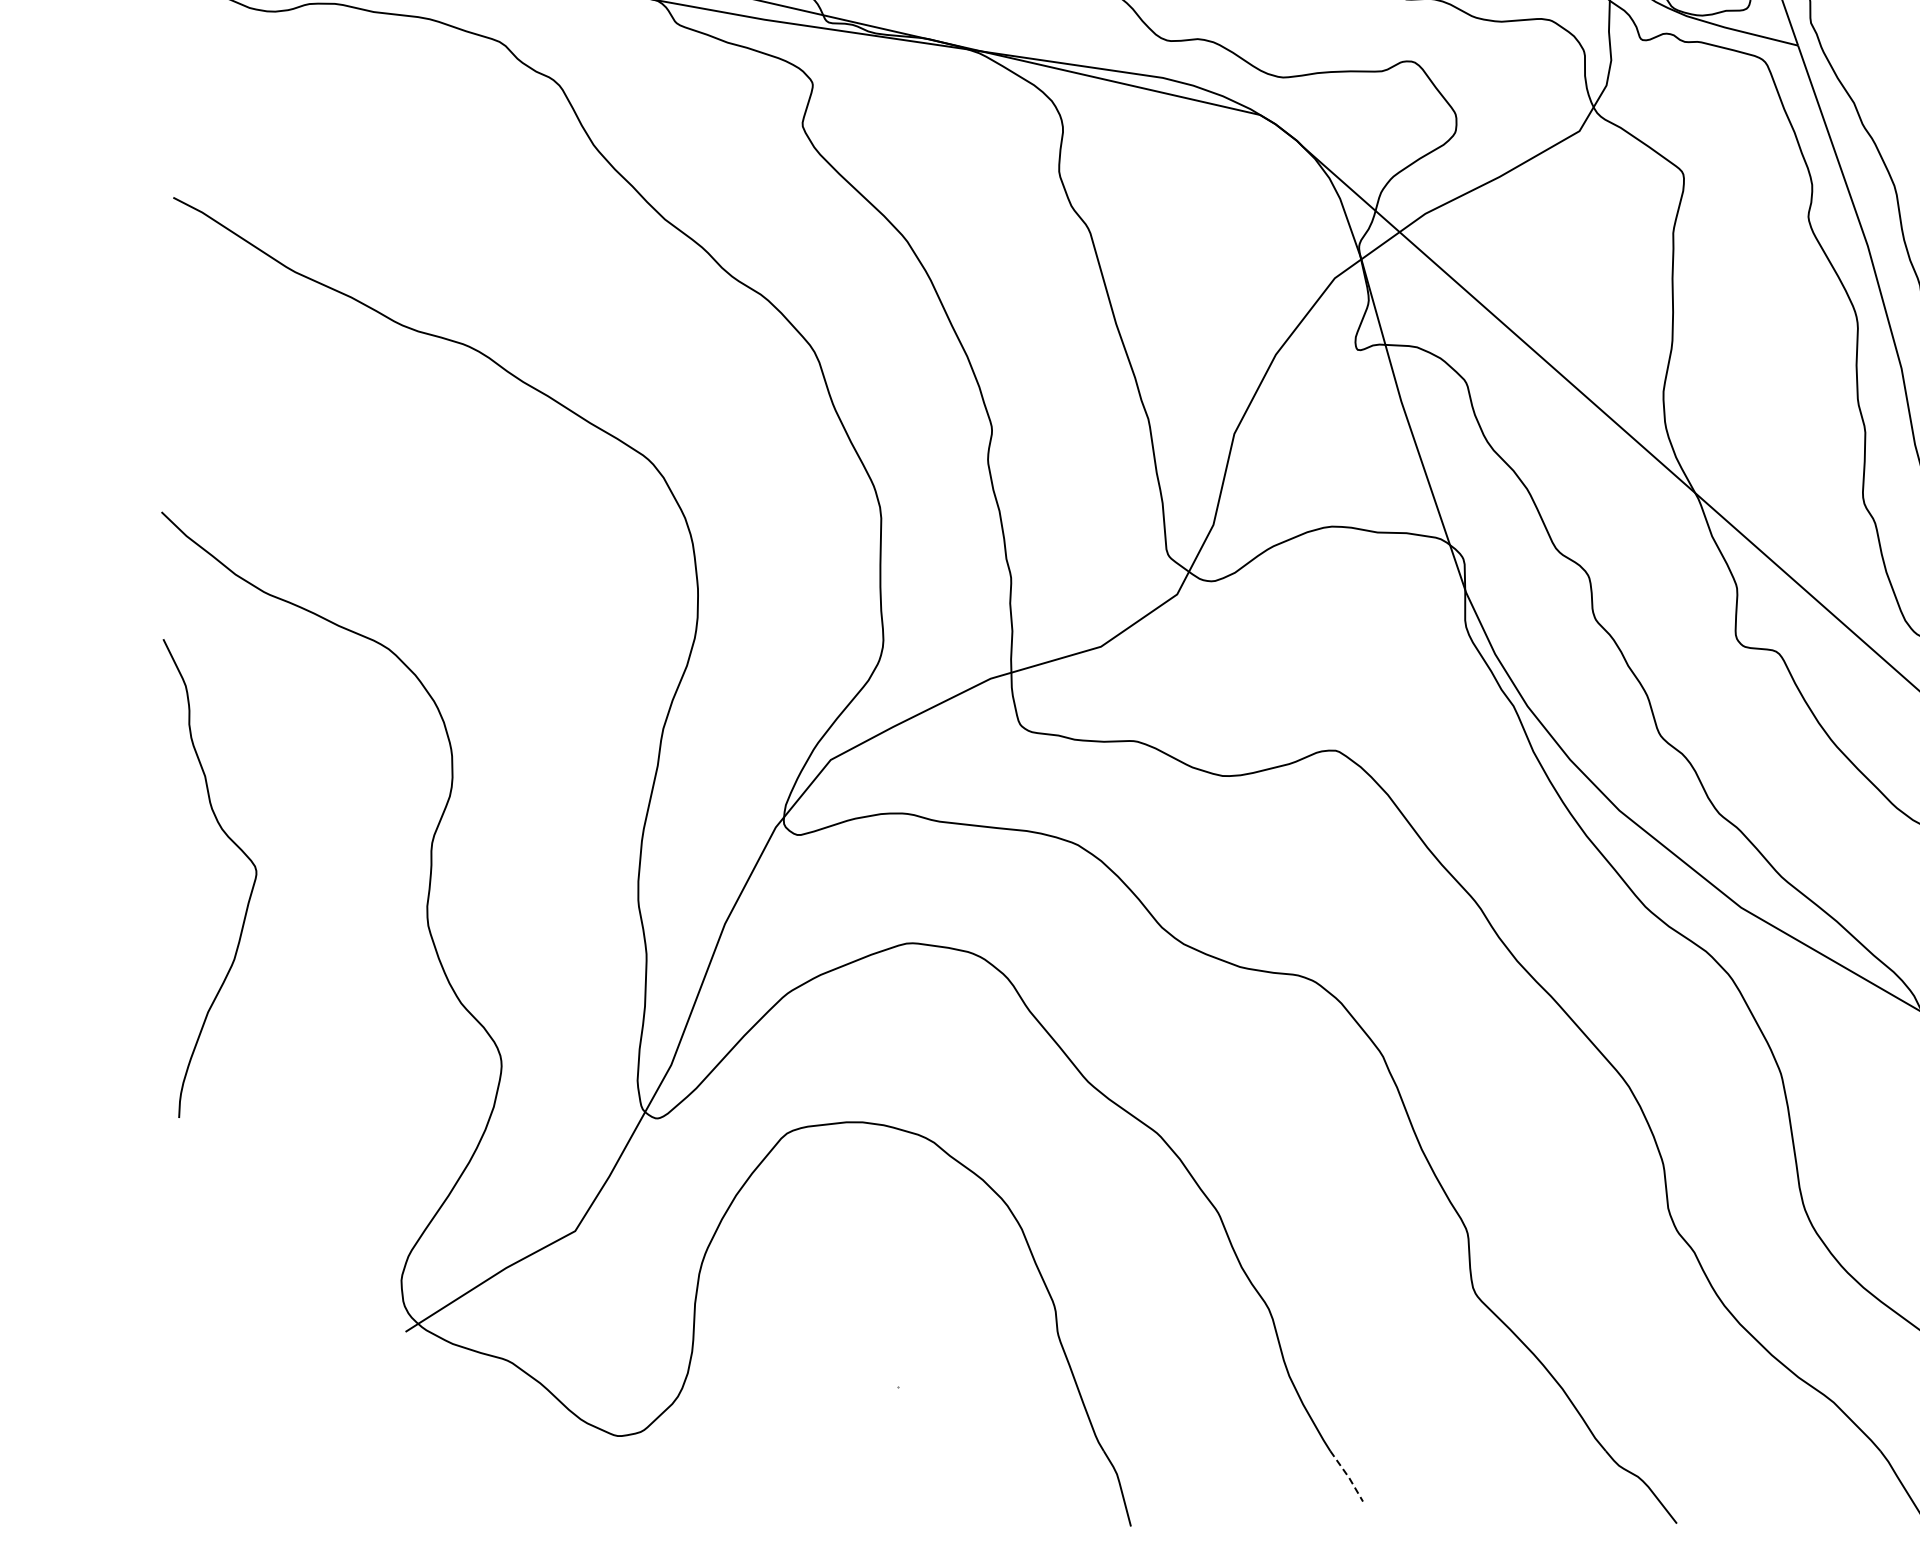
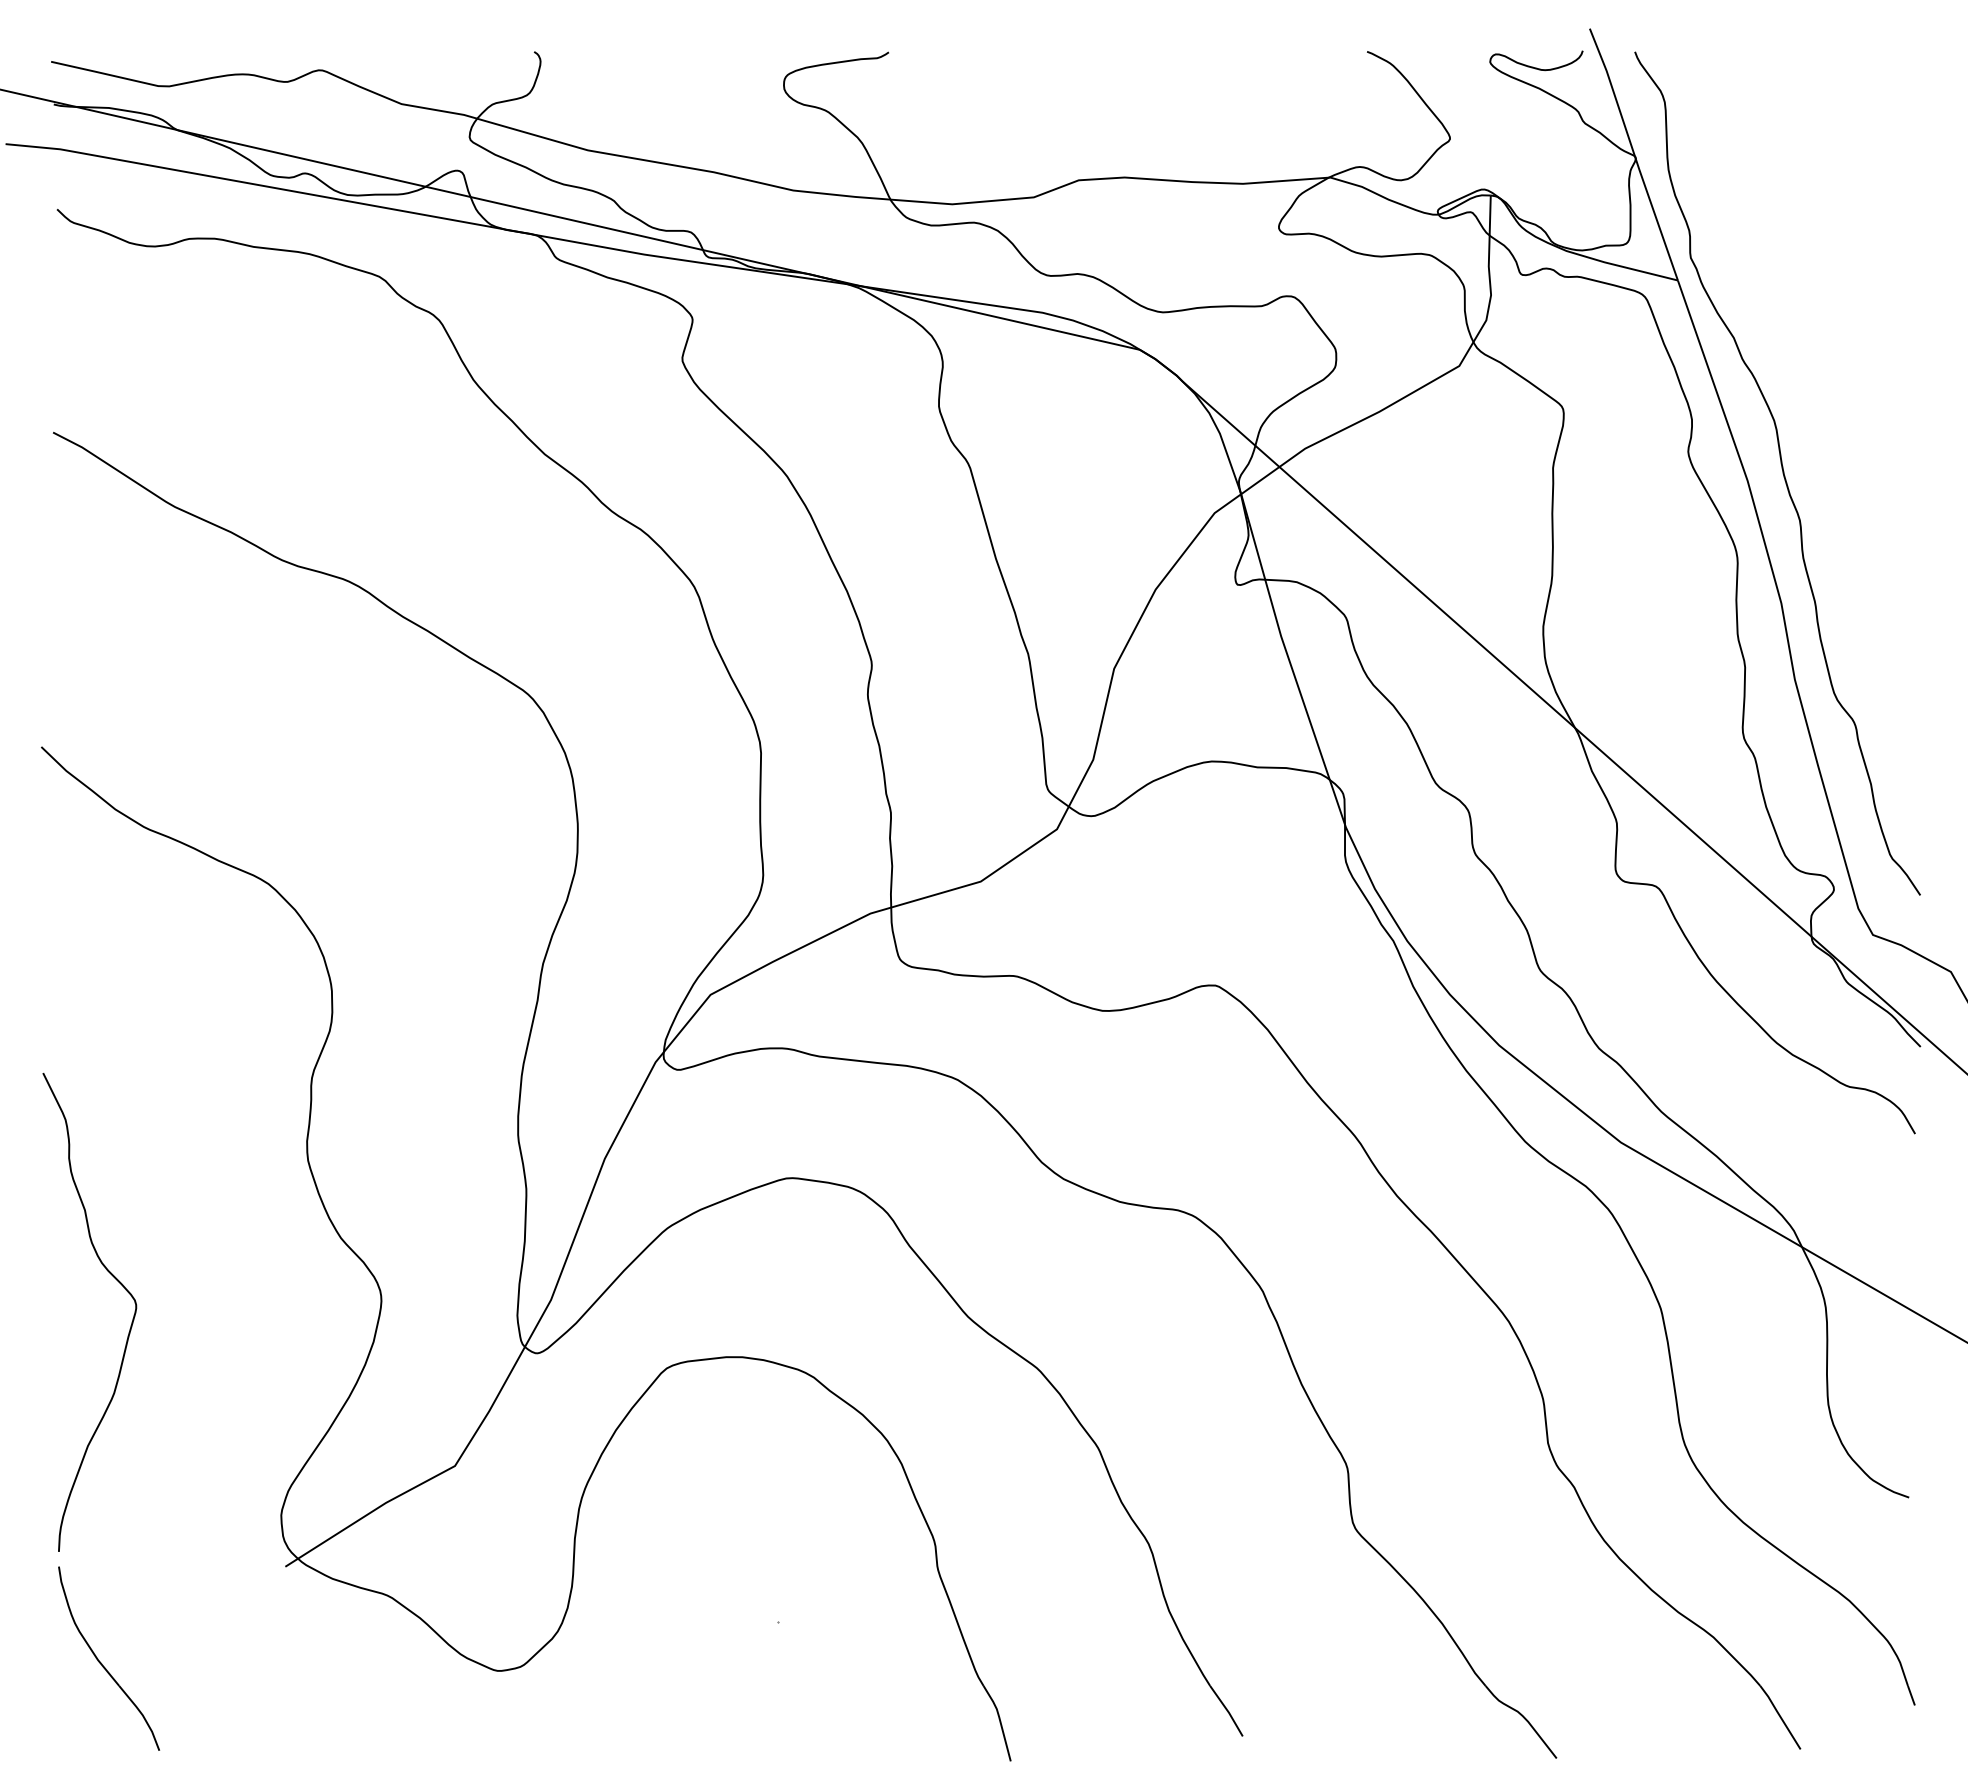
curve: (238, 848) -> (118, 1282), moved
part: (222, 1428) -> (102, 1663), added
line: (1347, 1476) -> (1227, 1711), dashed -> solid

